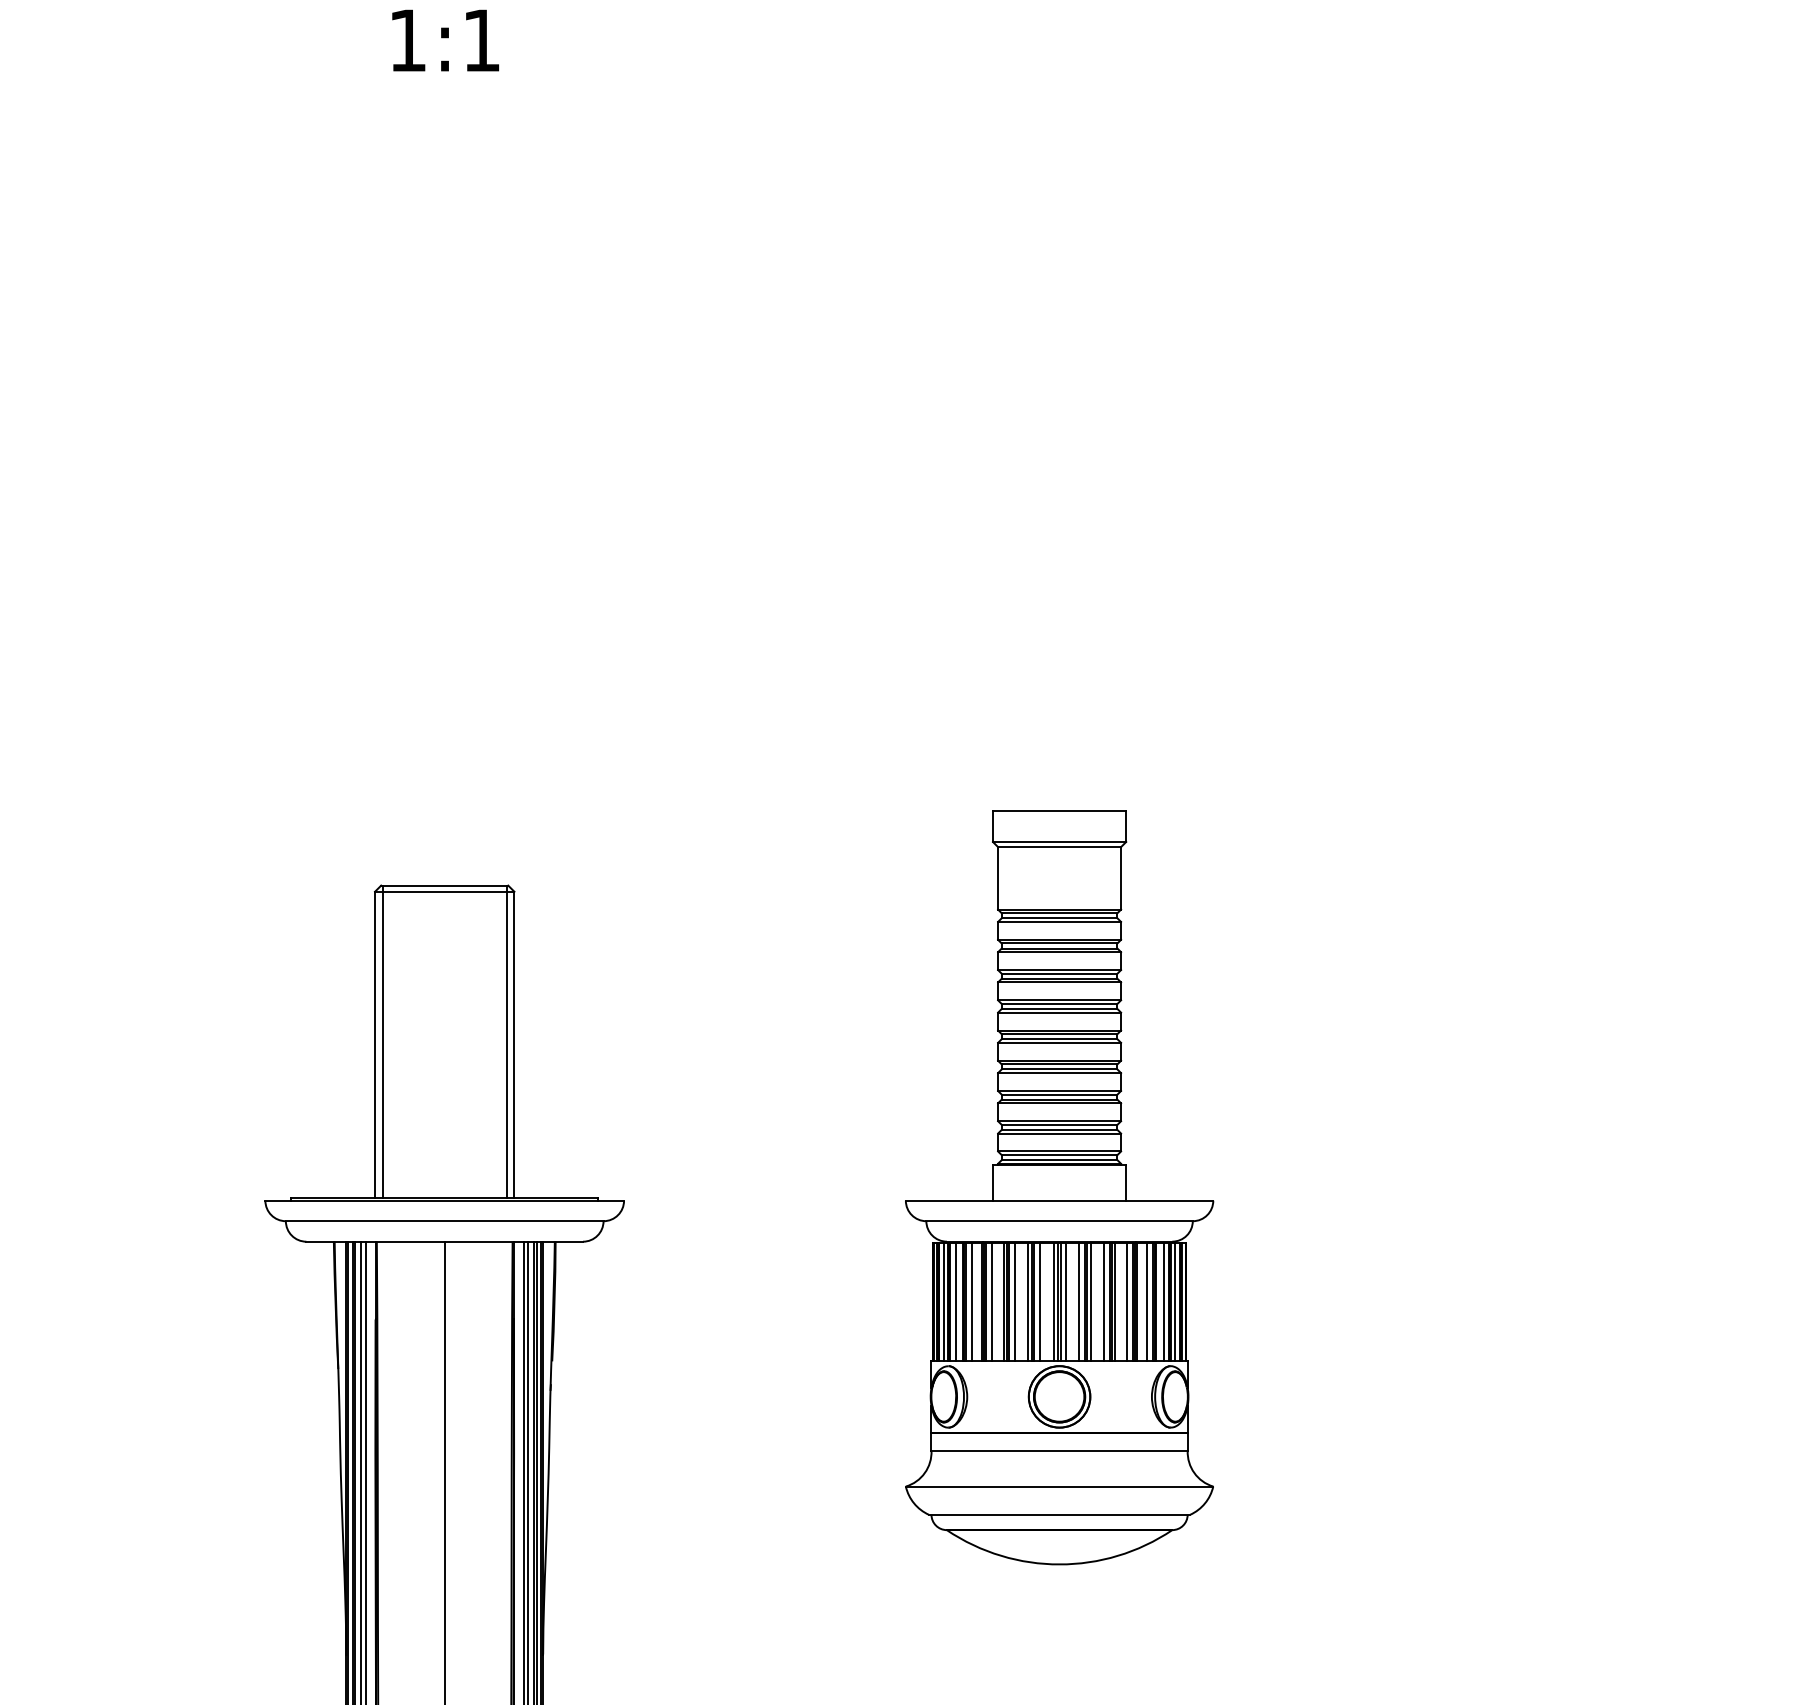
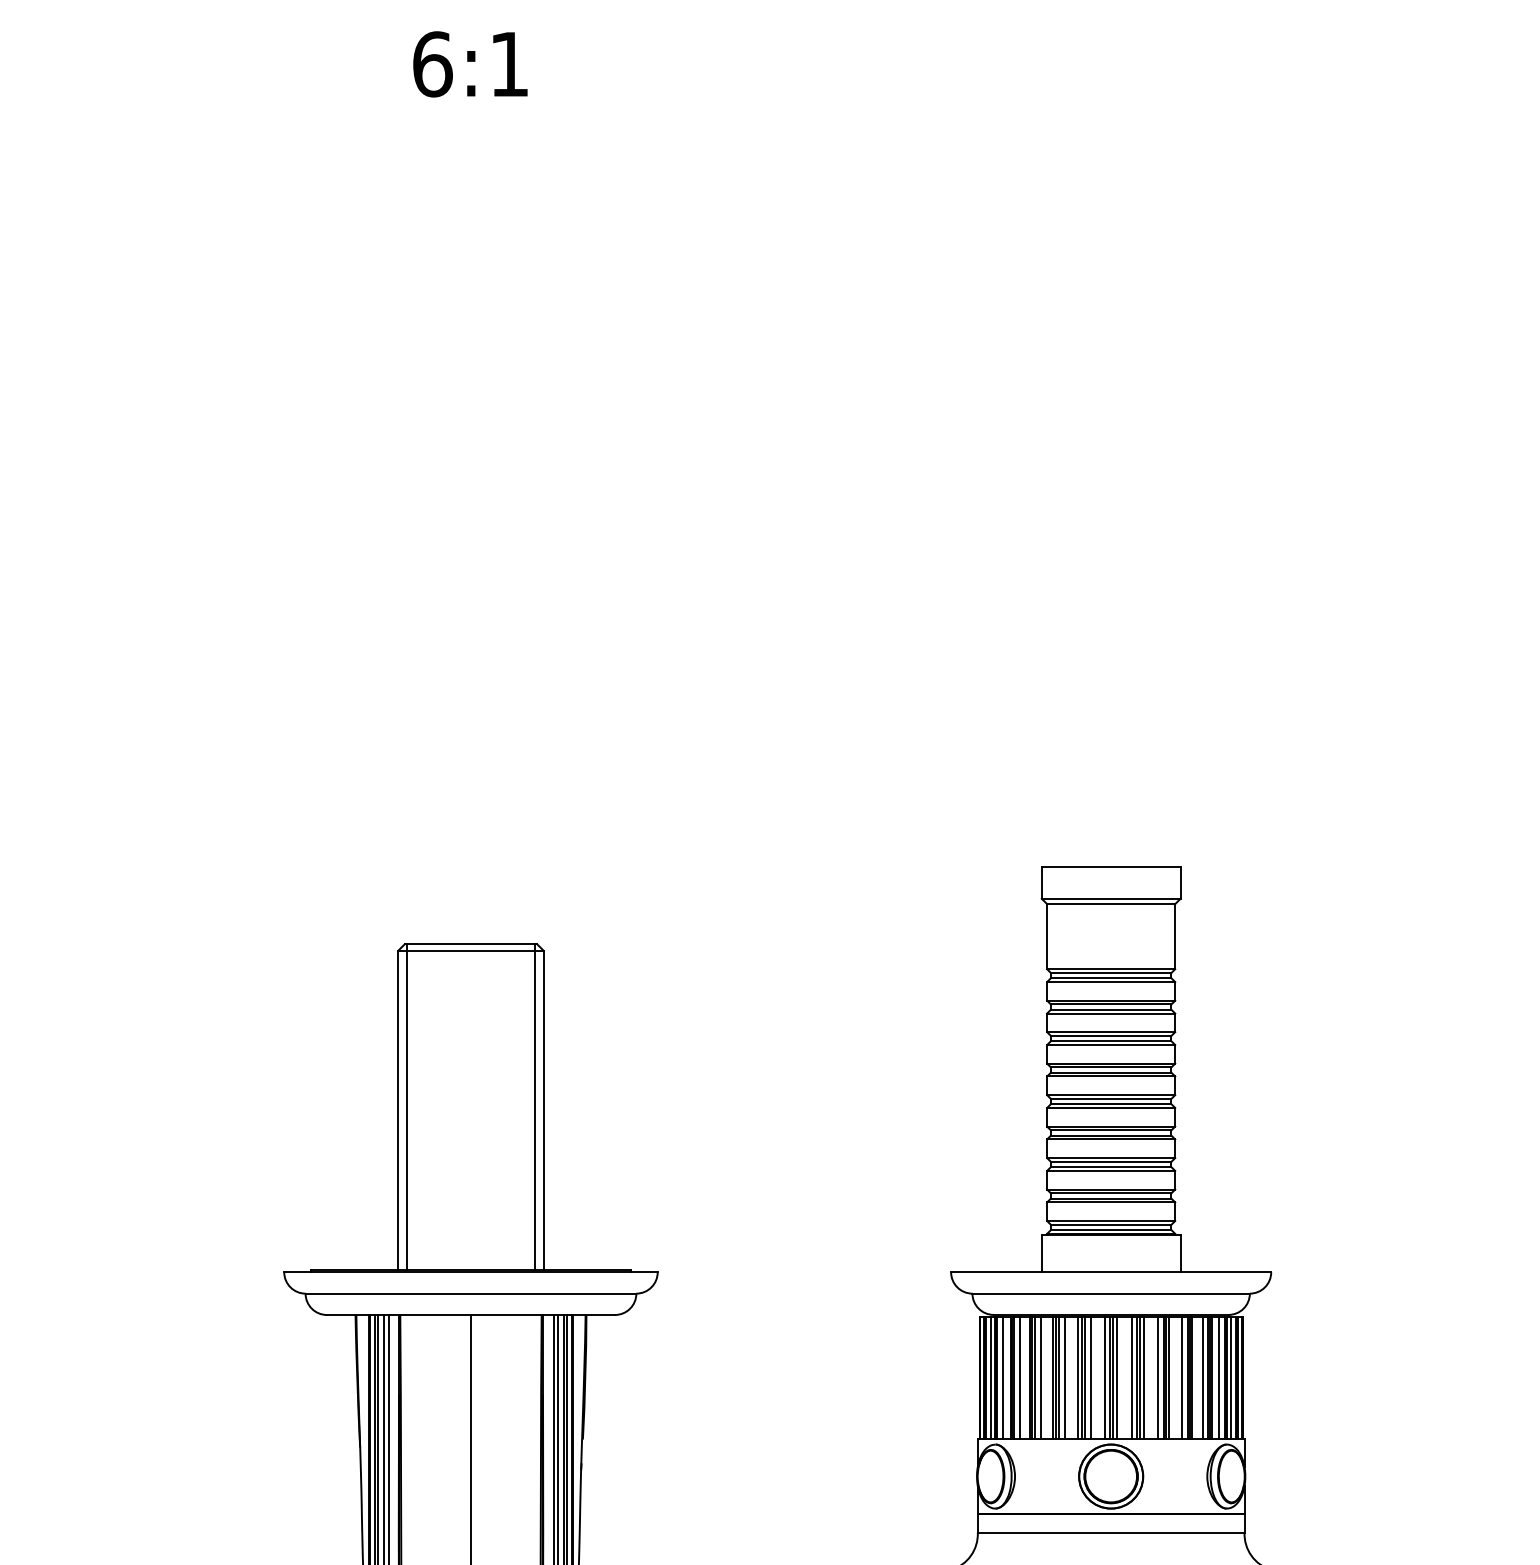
text: (408, 40) -> (433, 64), 1:1 -> 6:1

